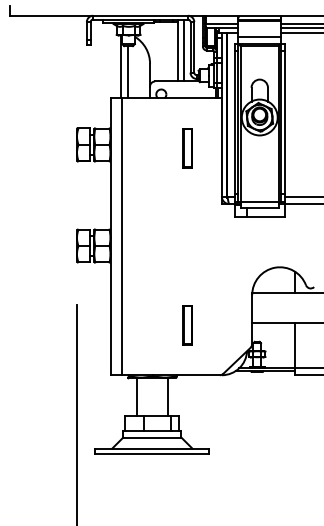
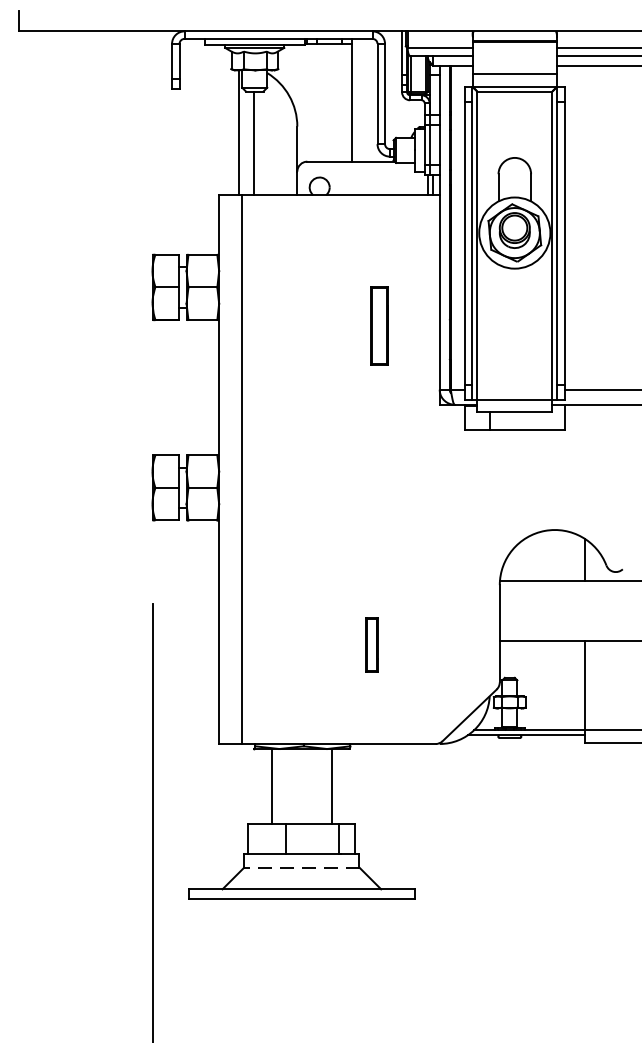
line: (183, 50) -> (363, 100), removed
part: (187, 148) -> (379, 326), moved
part: (187, 325) -> (371, 645), size x0.7
line: (151, 437) -> (300, 867), solid -> dashed

